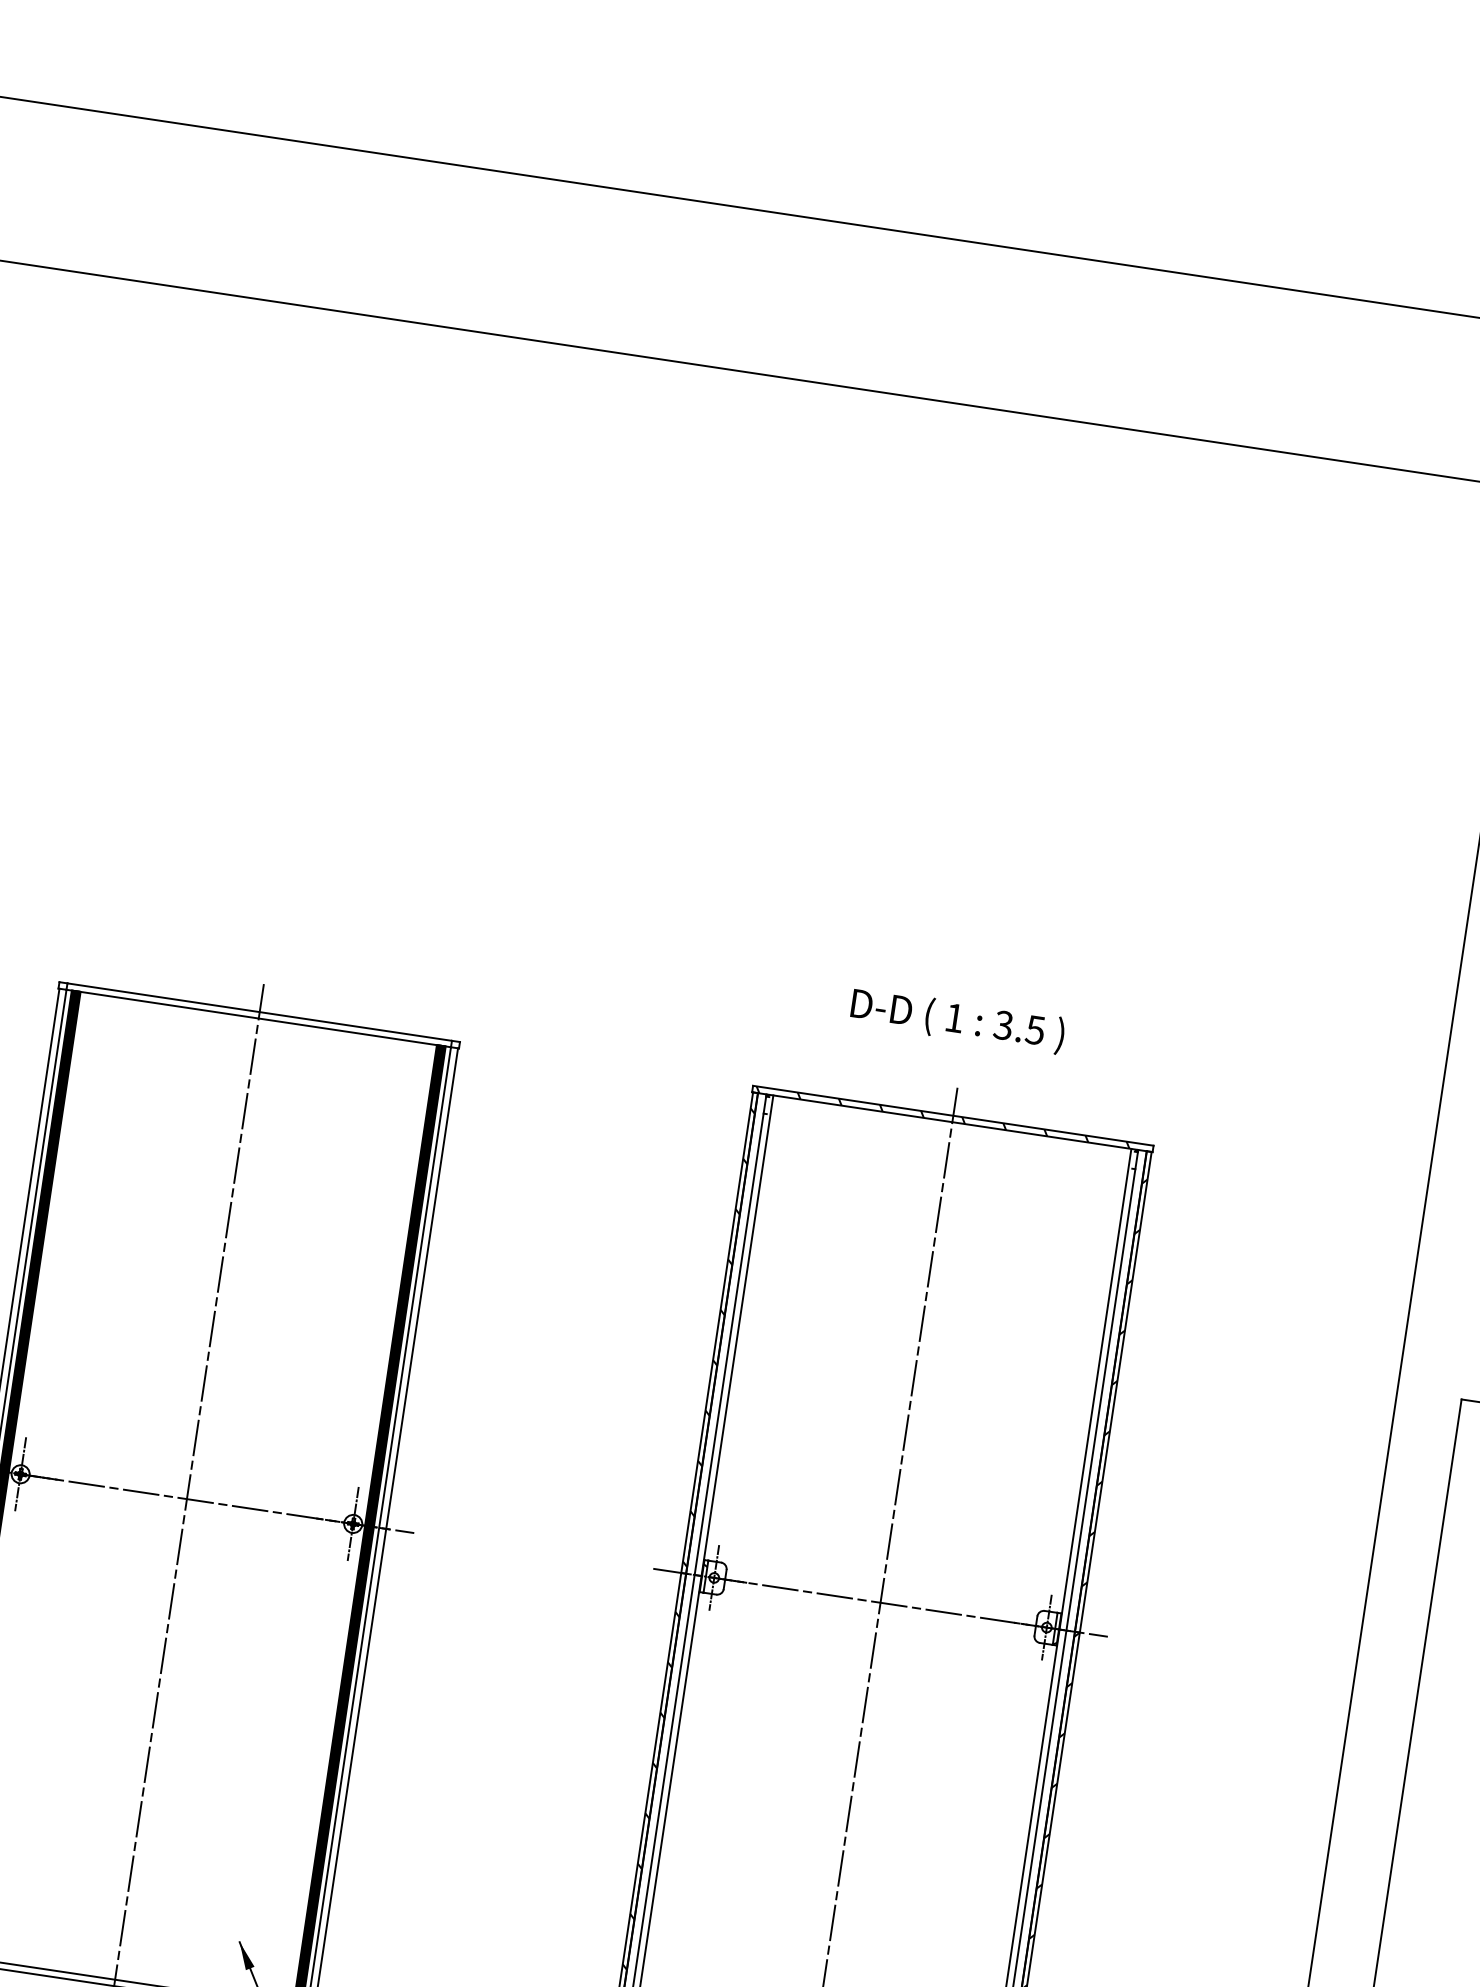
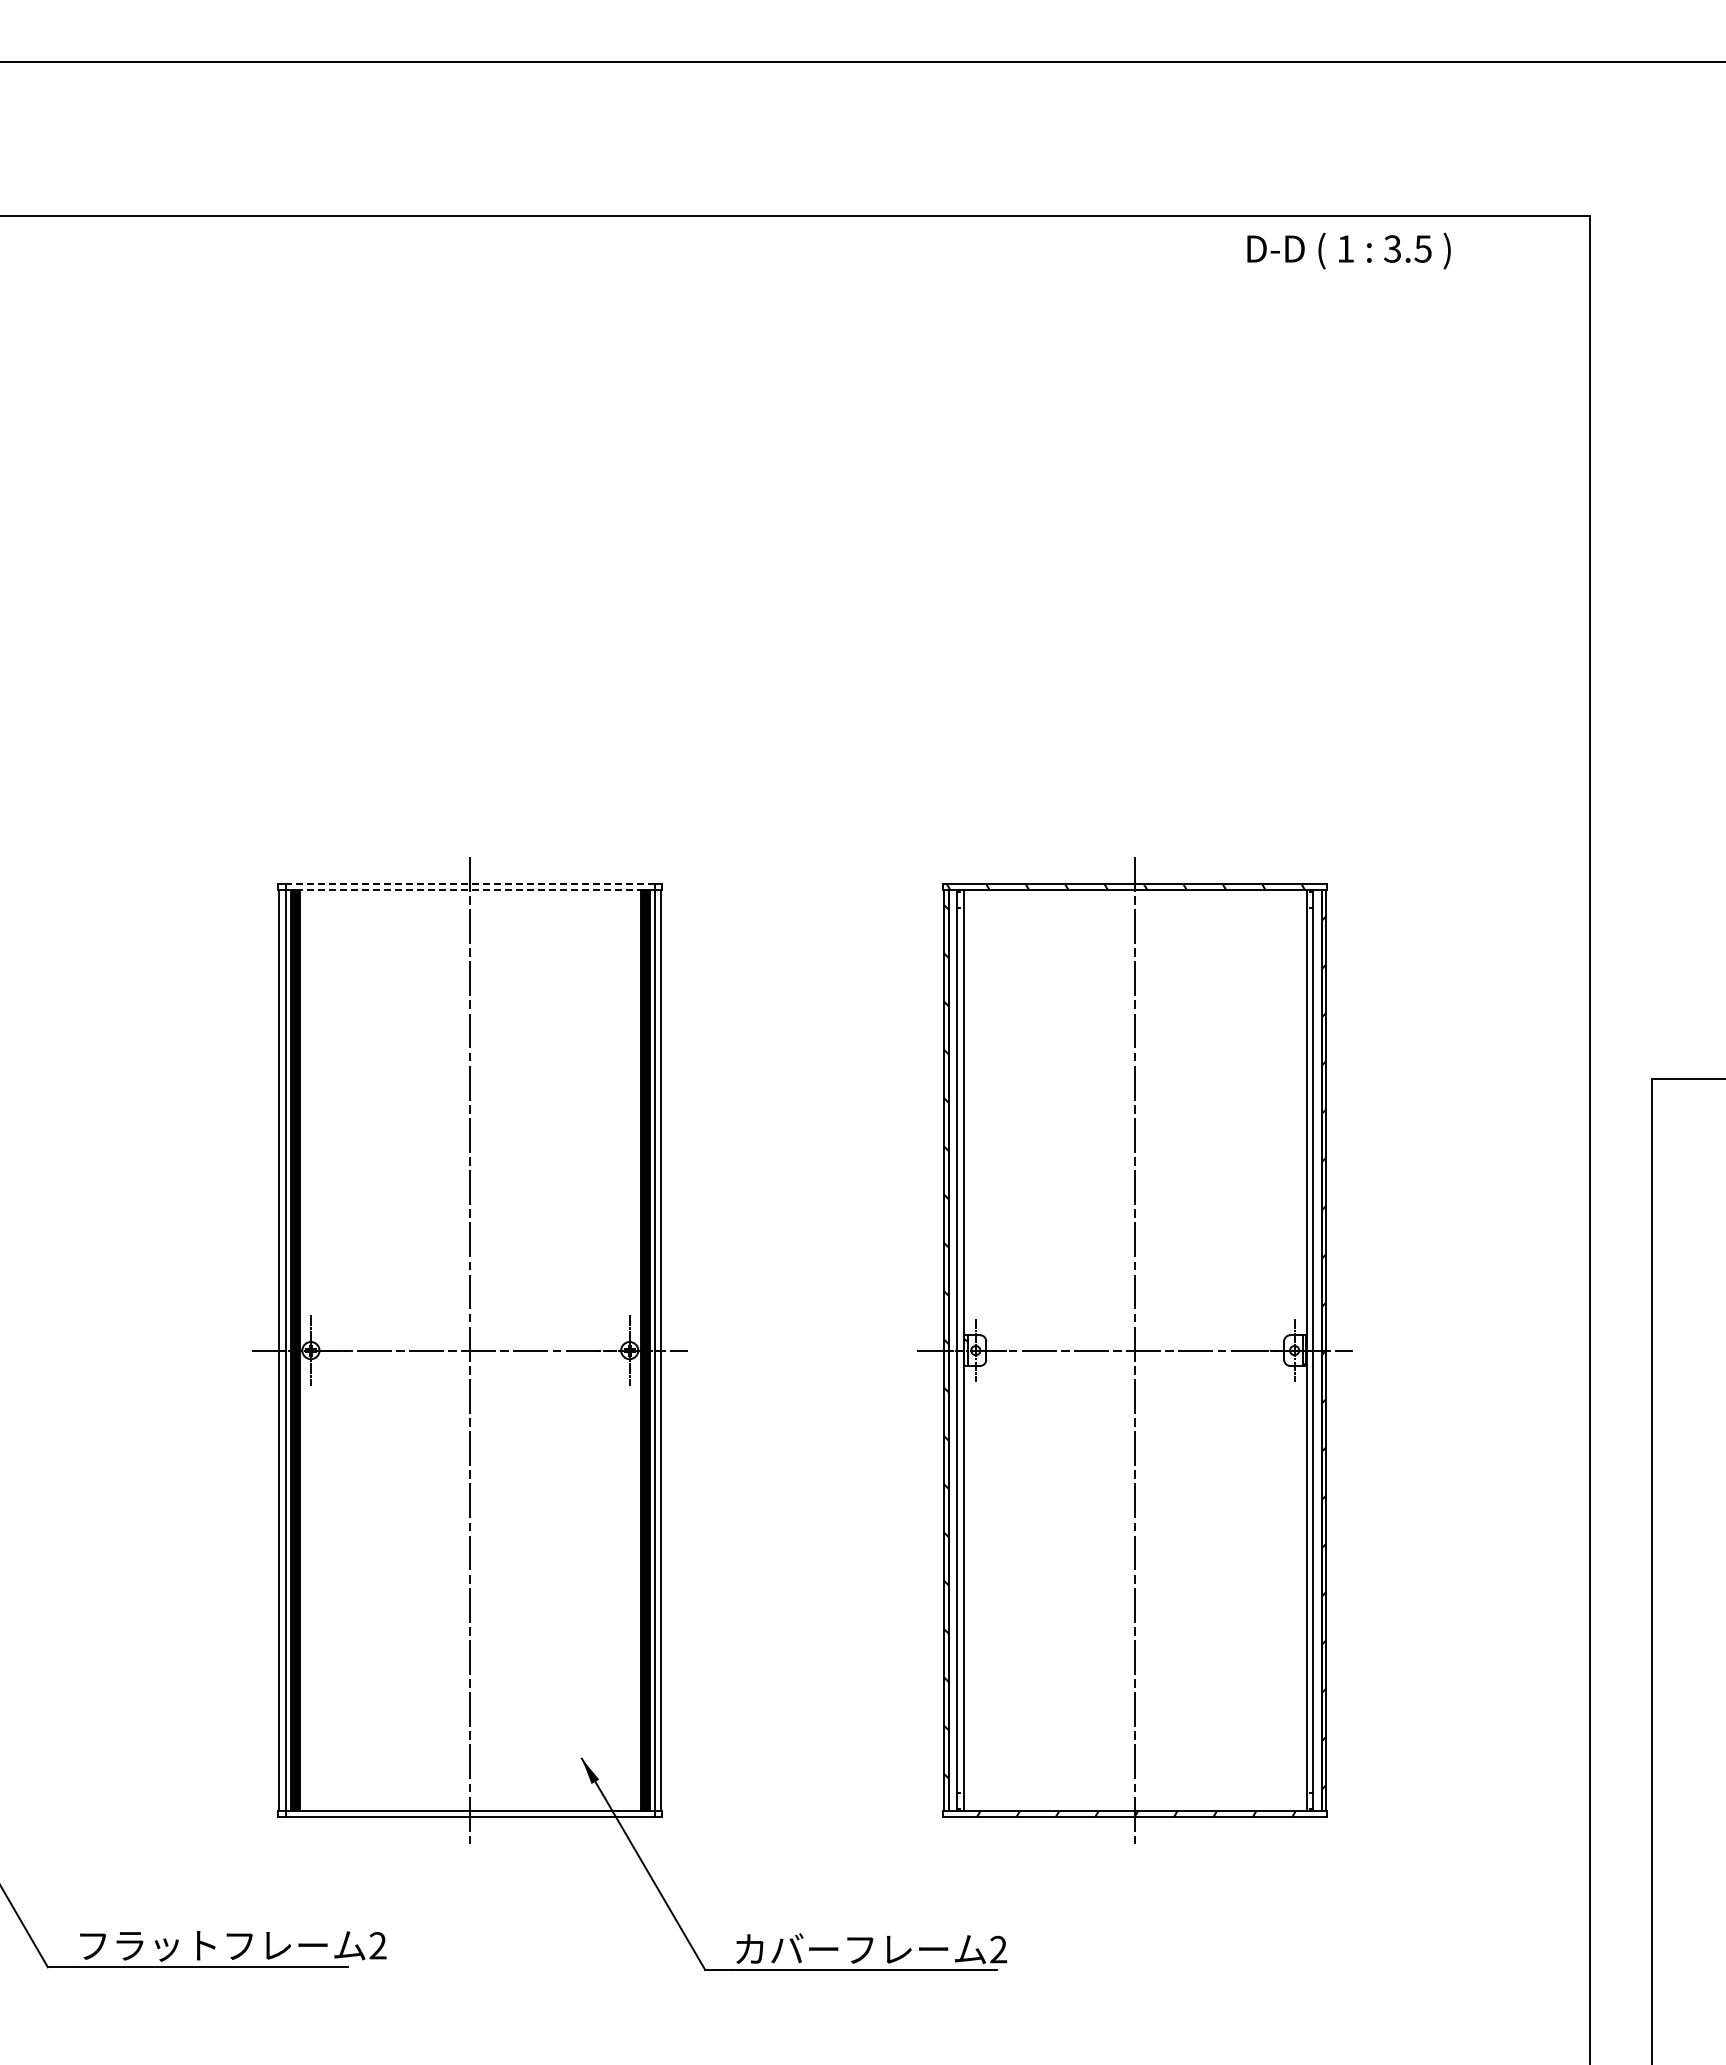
line: (258, 1011) -> (469, 883), solid -> dashed
line: (257, 1017) -> (469, 889), solid -> dashed
text: (957, 1020) -> (1348, 250), moved

